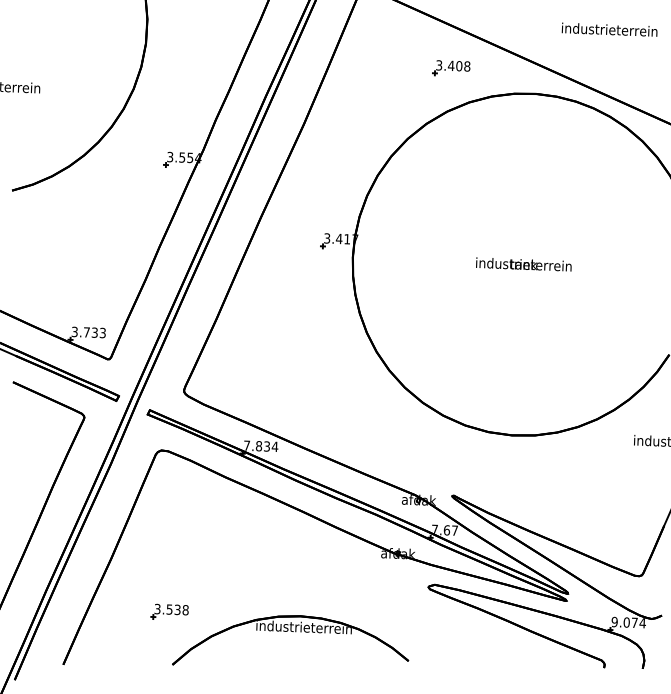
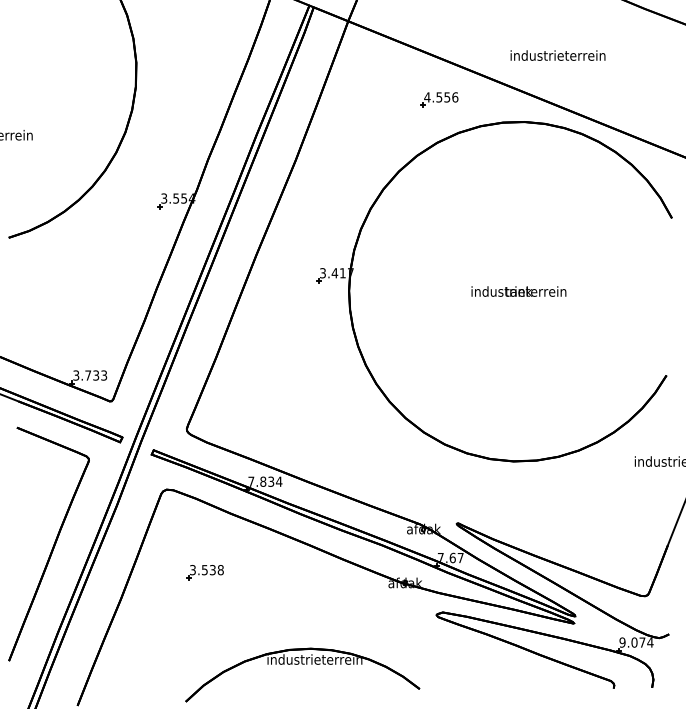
text: (609, 29) -> (557, 55), moved
text: (453, 66) -> (441, 97), 3.408 -> 4.556
part: (169, 611) -> (204, 572), moved

